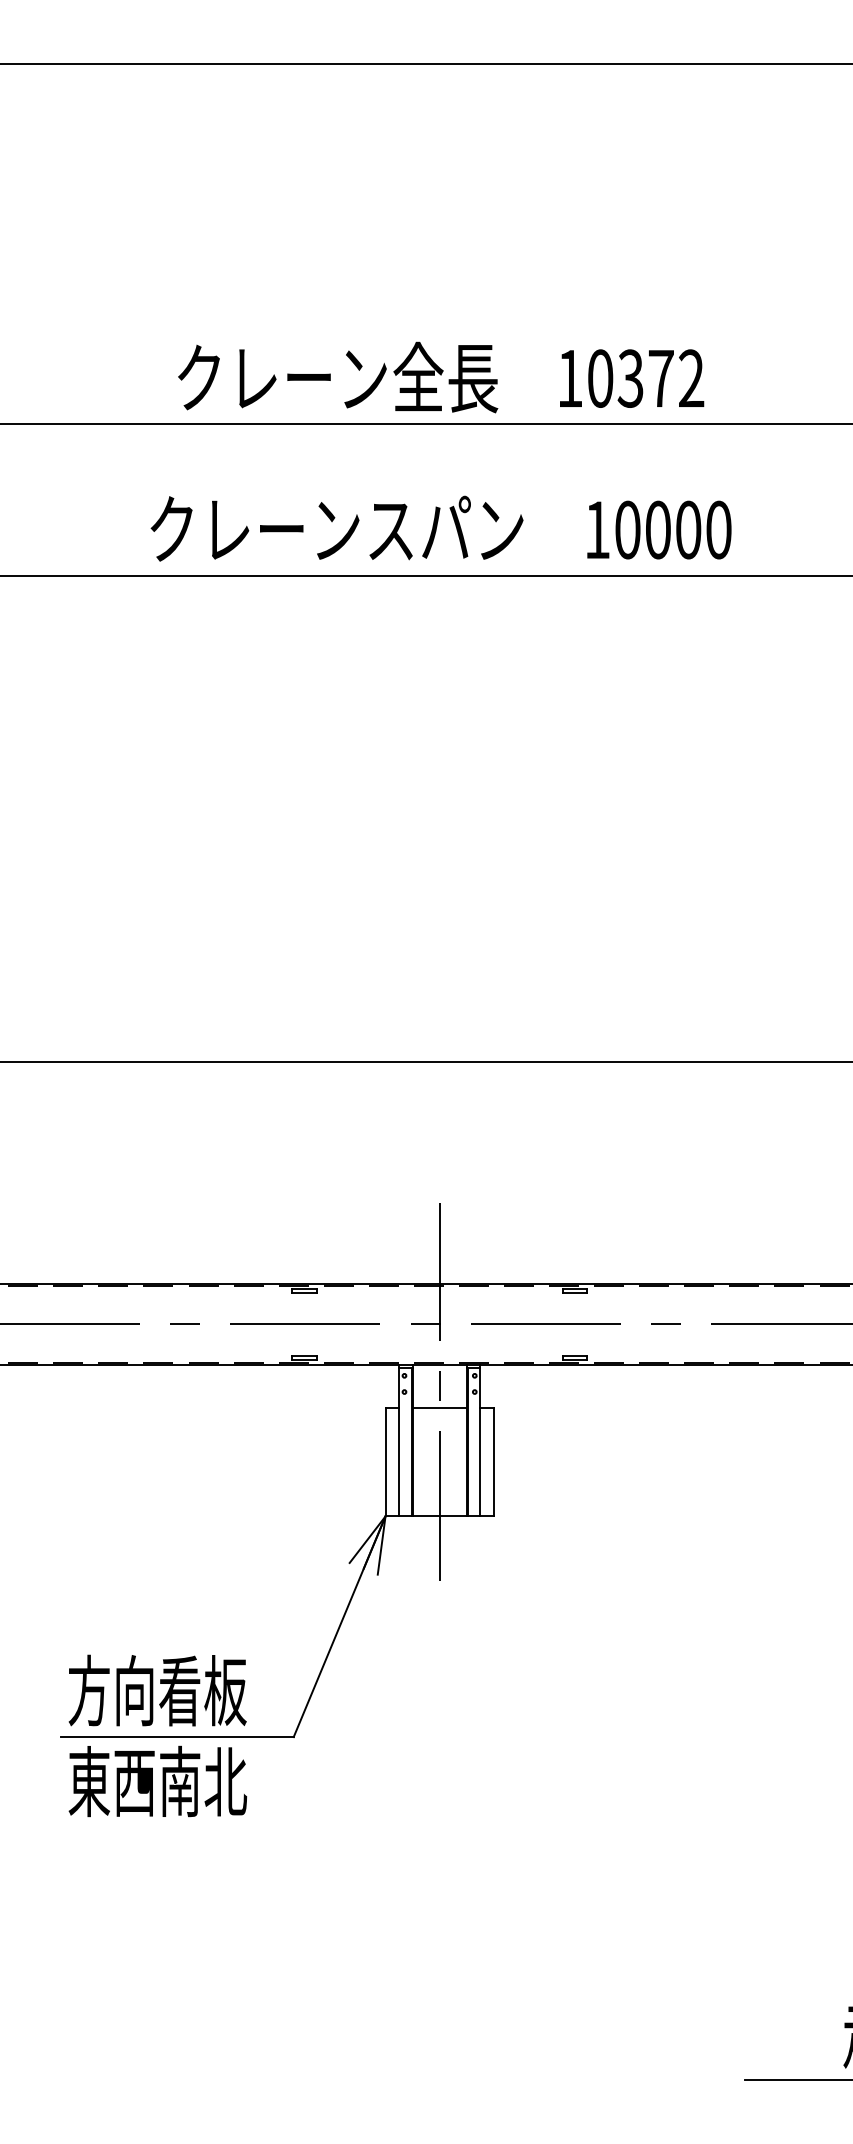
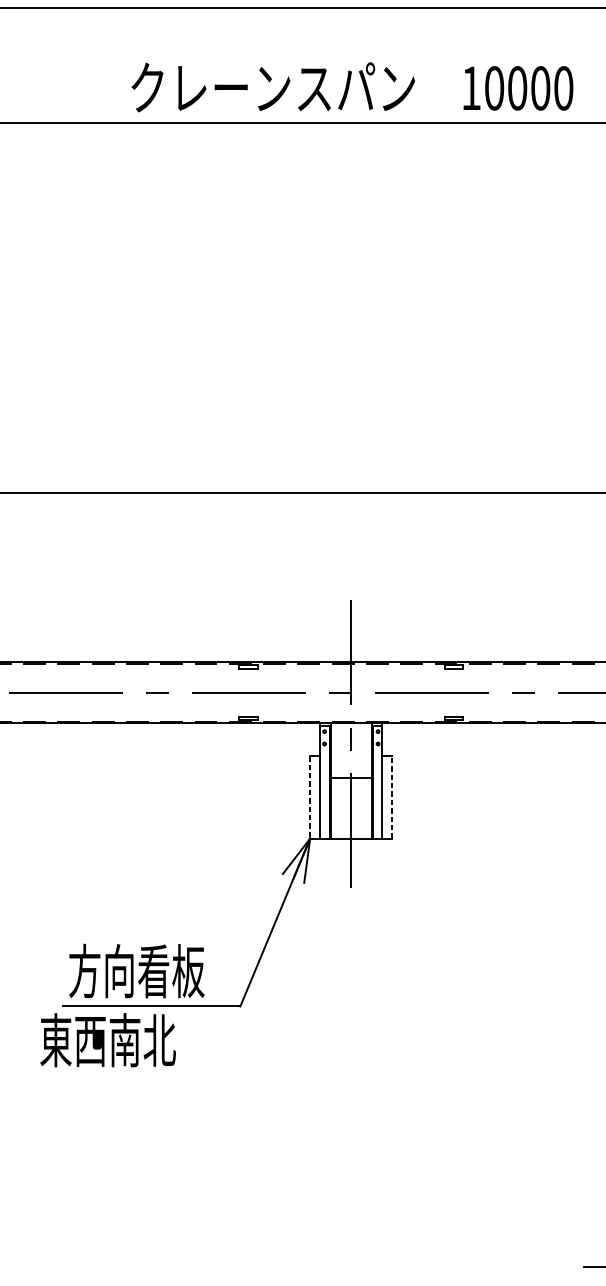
line: (439, 1408) -> (351, 777), moved
line: (493, 1461) -> (392, 796), solid -> dashed
line: (385, 1462) -> (310, 797), solid -> dashed
text: (157, 1781) -> (107, 1040), moved

